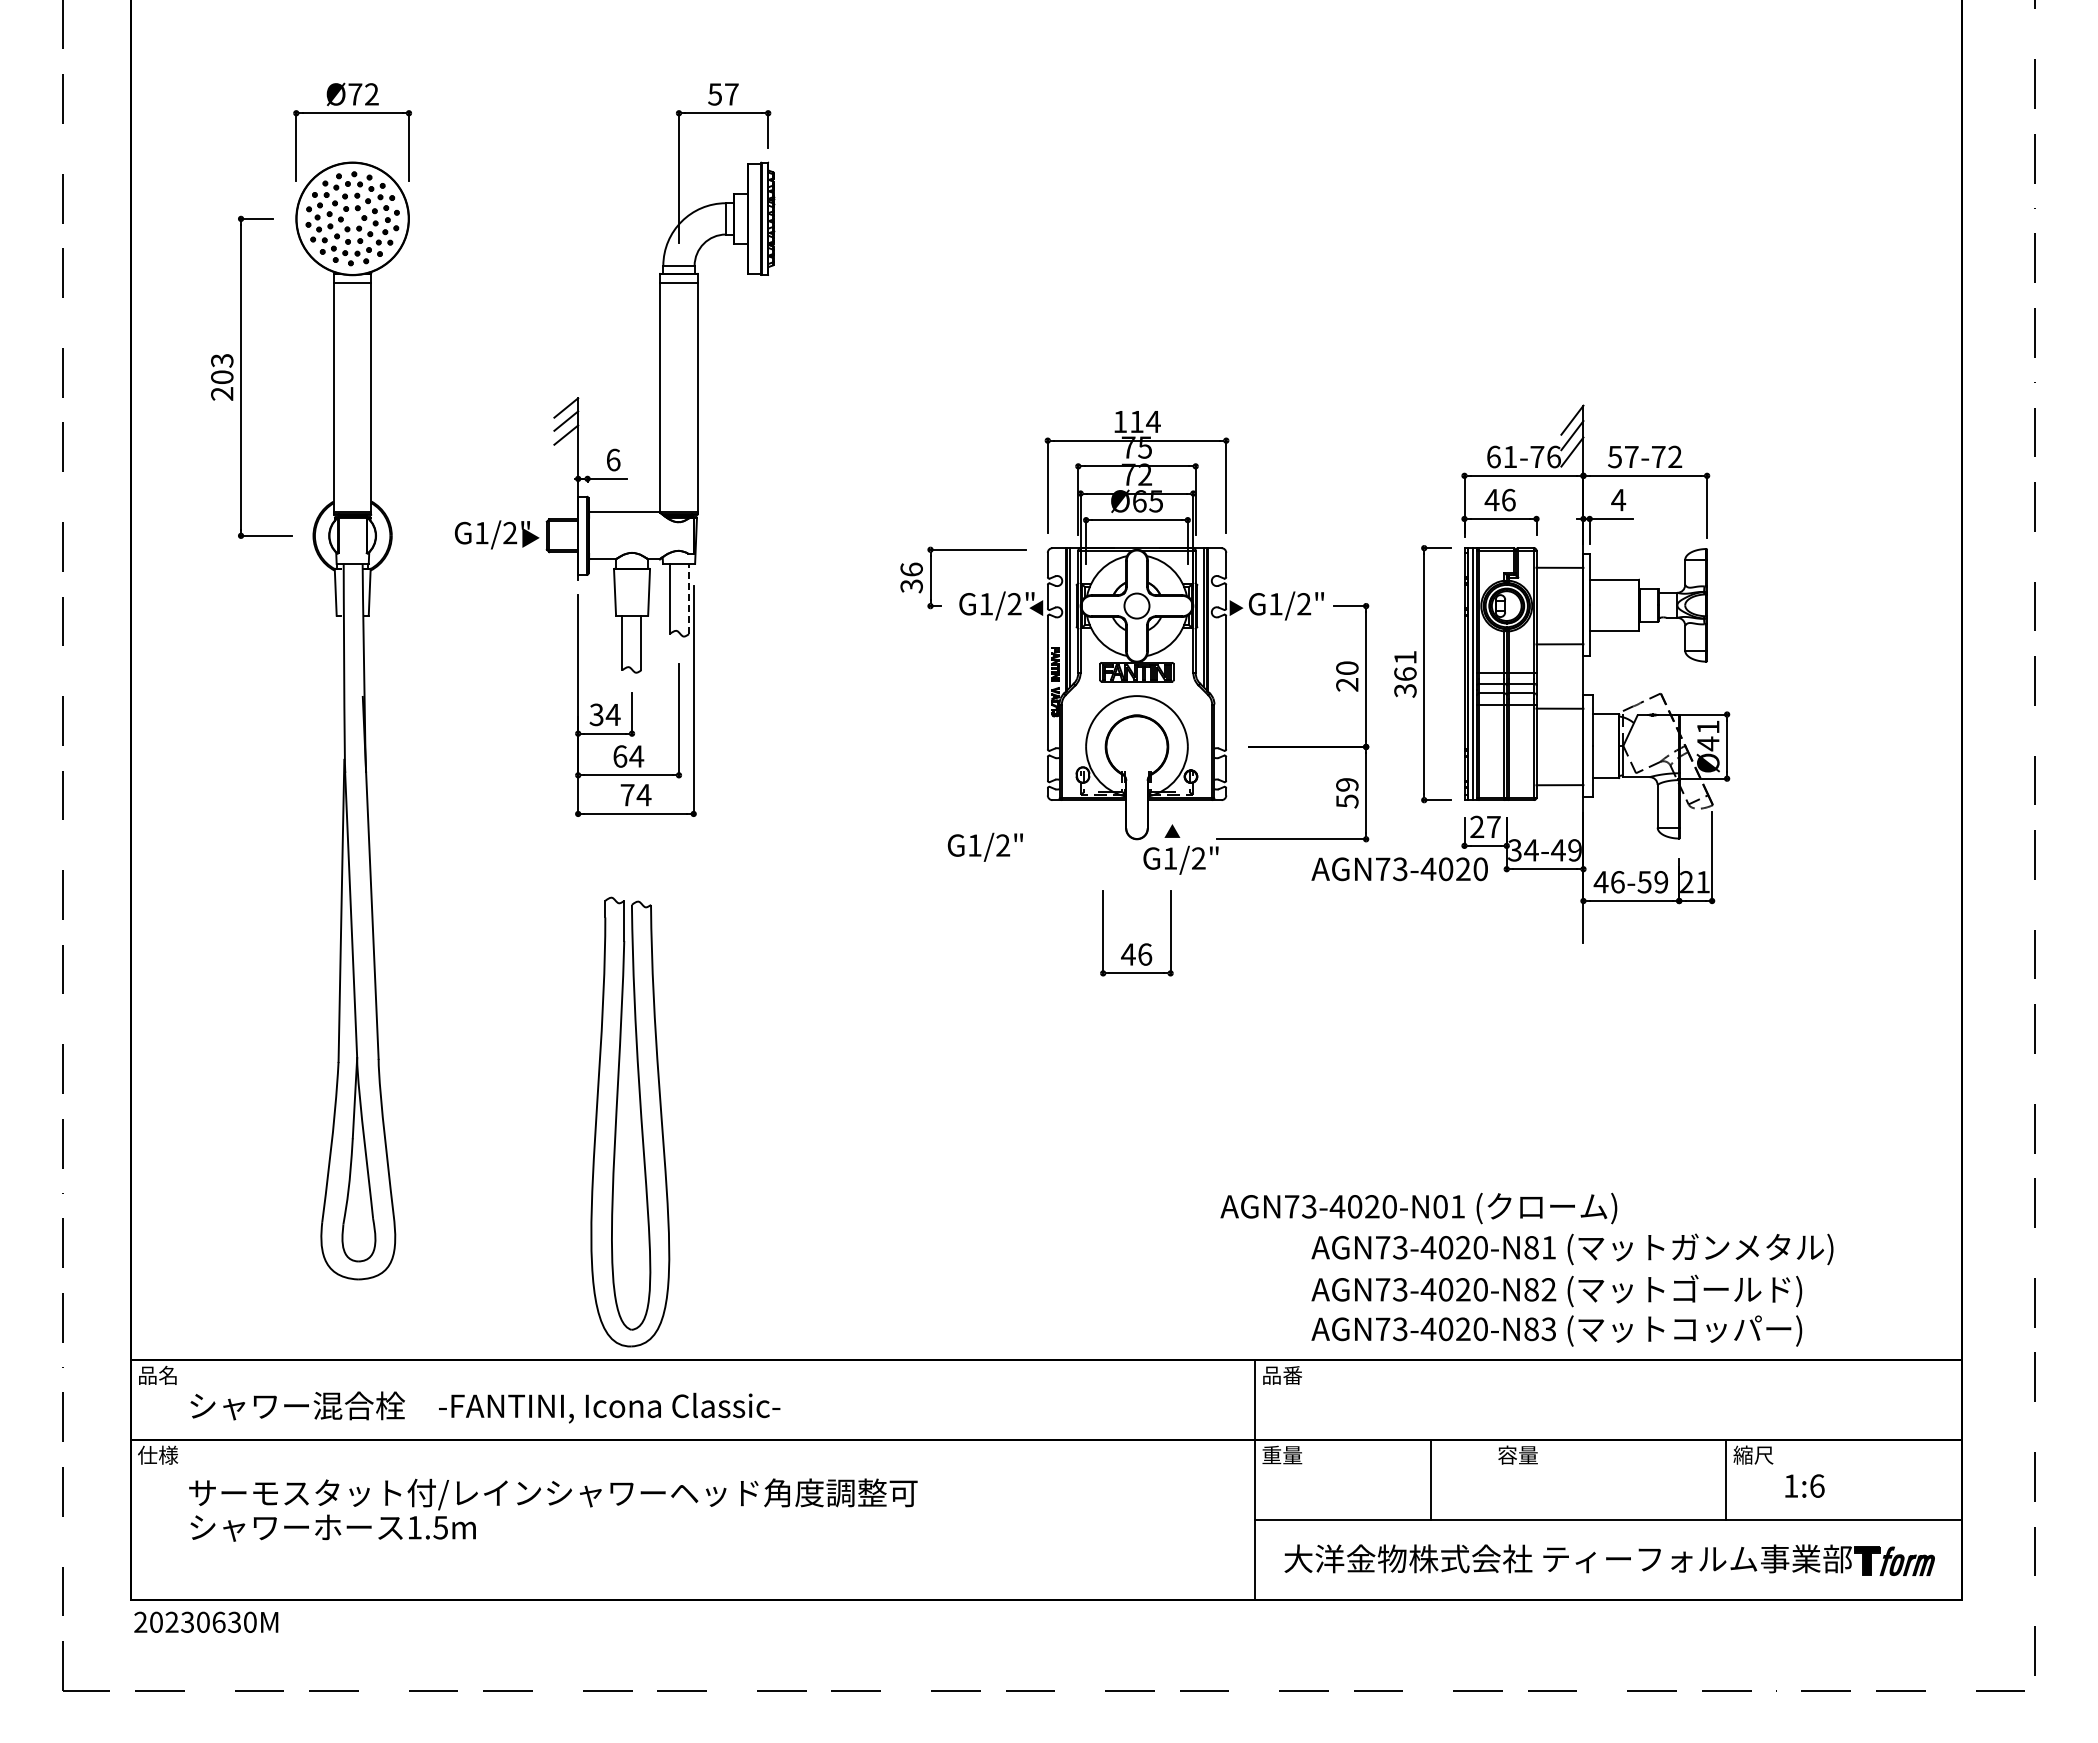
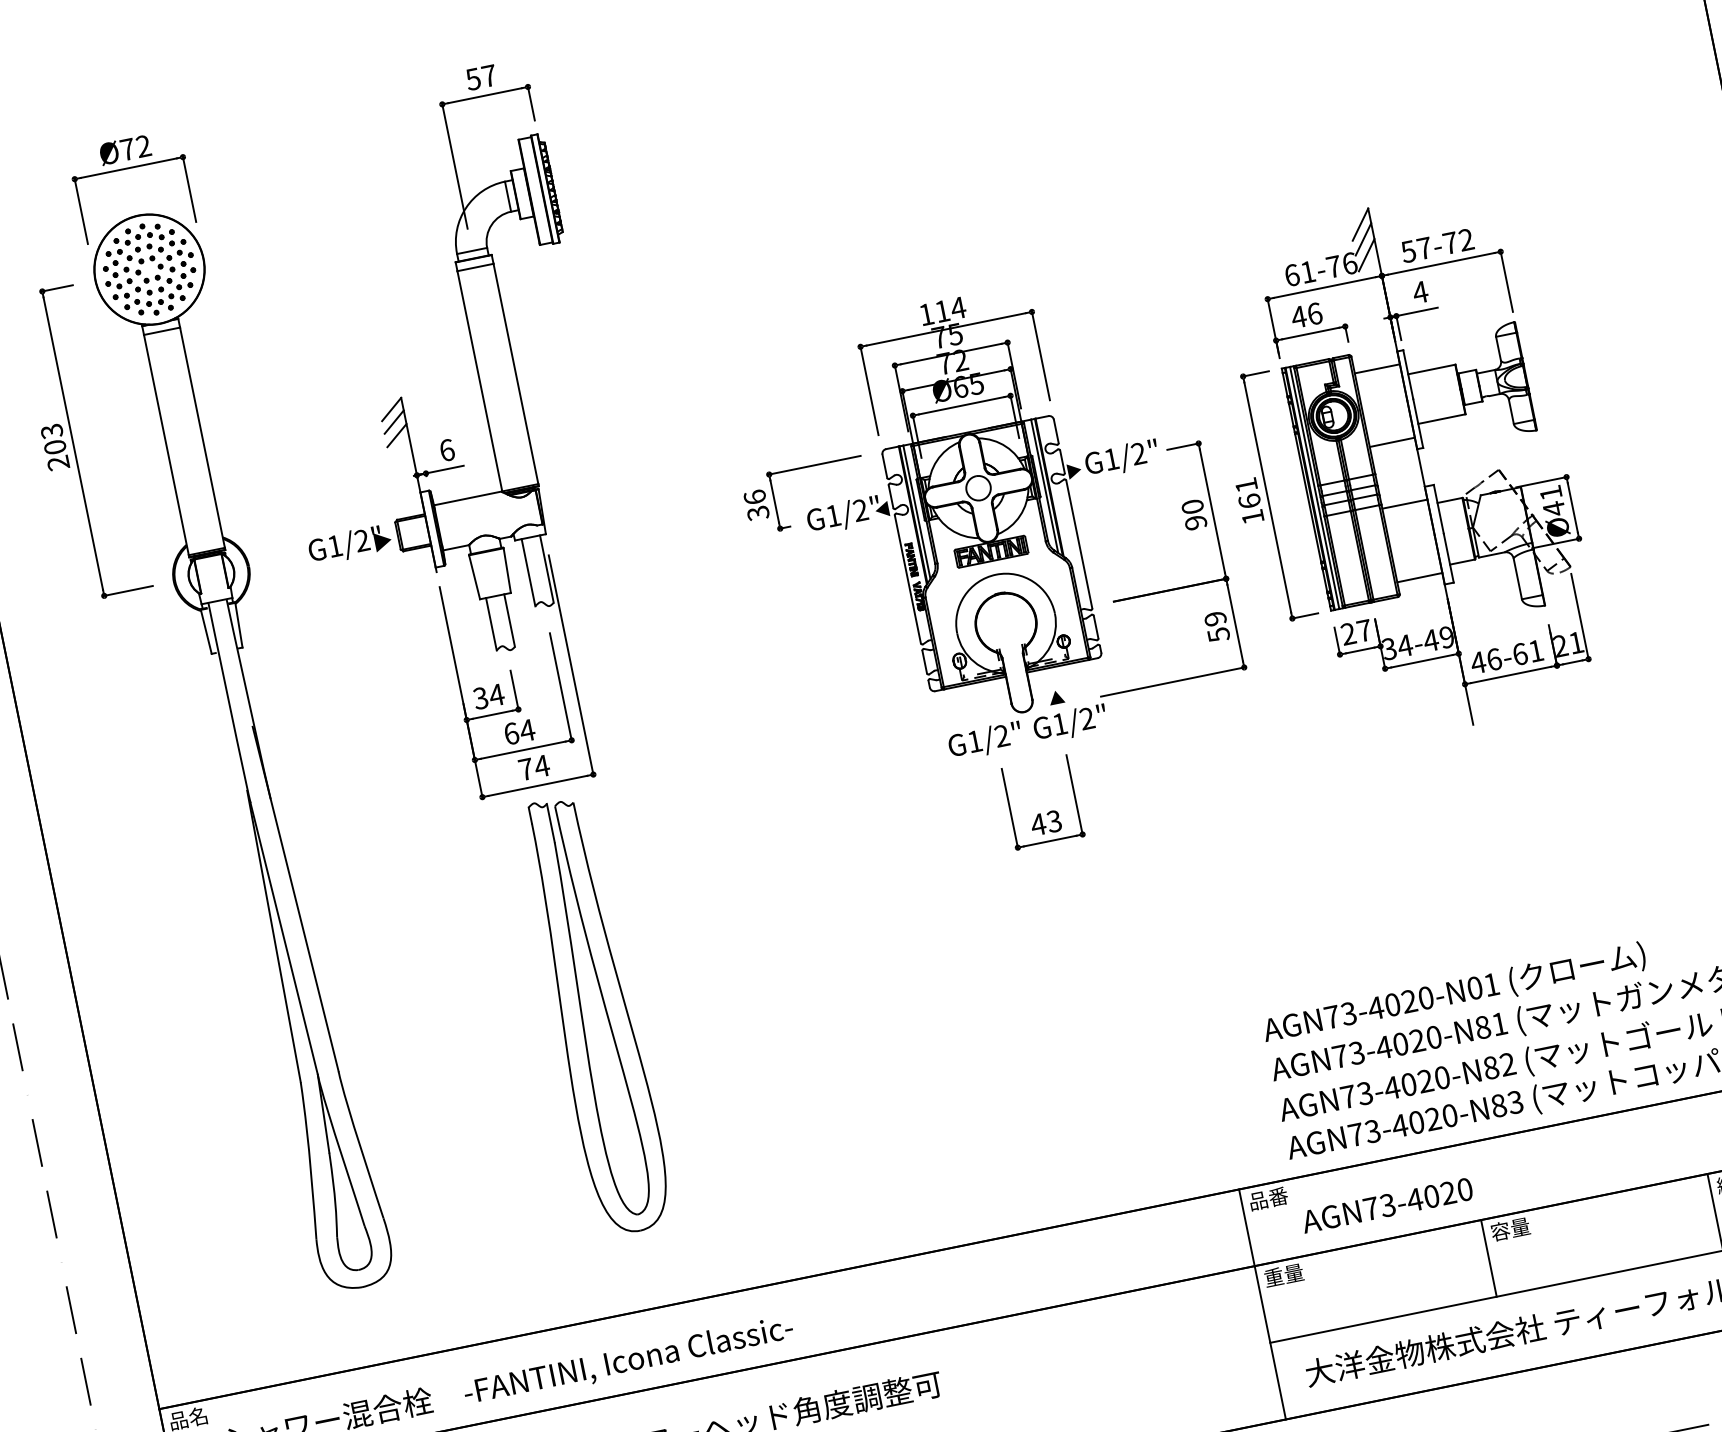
line: (689, 598) -> (547, 568), dashed -> solid
text: (1347, 684) -> (1196, 522), 20 -> 90
text: (1405, 690) -> (1252, 516), 361 -> 161
text: (984, 846) -> (984, 740), moved
text: (1399, 869) -> (1387, 1205), moved
text: (1652, 882) -> (1527, 653), 46-59 -> 46-61
text: (1145, 954) -> (1054, 821), 46 -> 43
part: (640, 1121) -> (605, 1012), moved
text: (1418, 1208) -> (1454, 994), moved
line: (1430, 1479) -> (1488, 1258), moved

